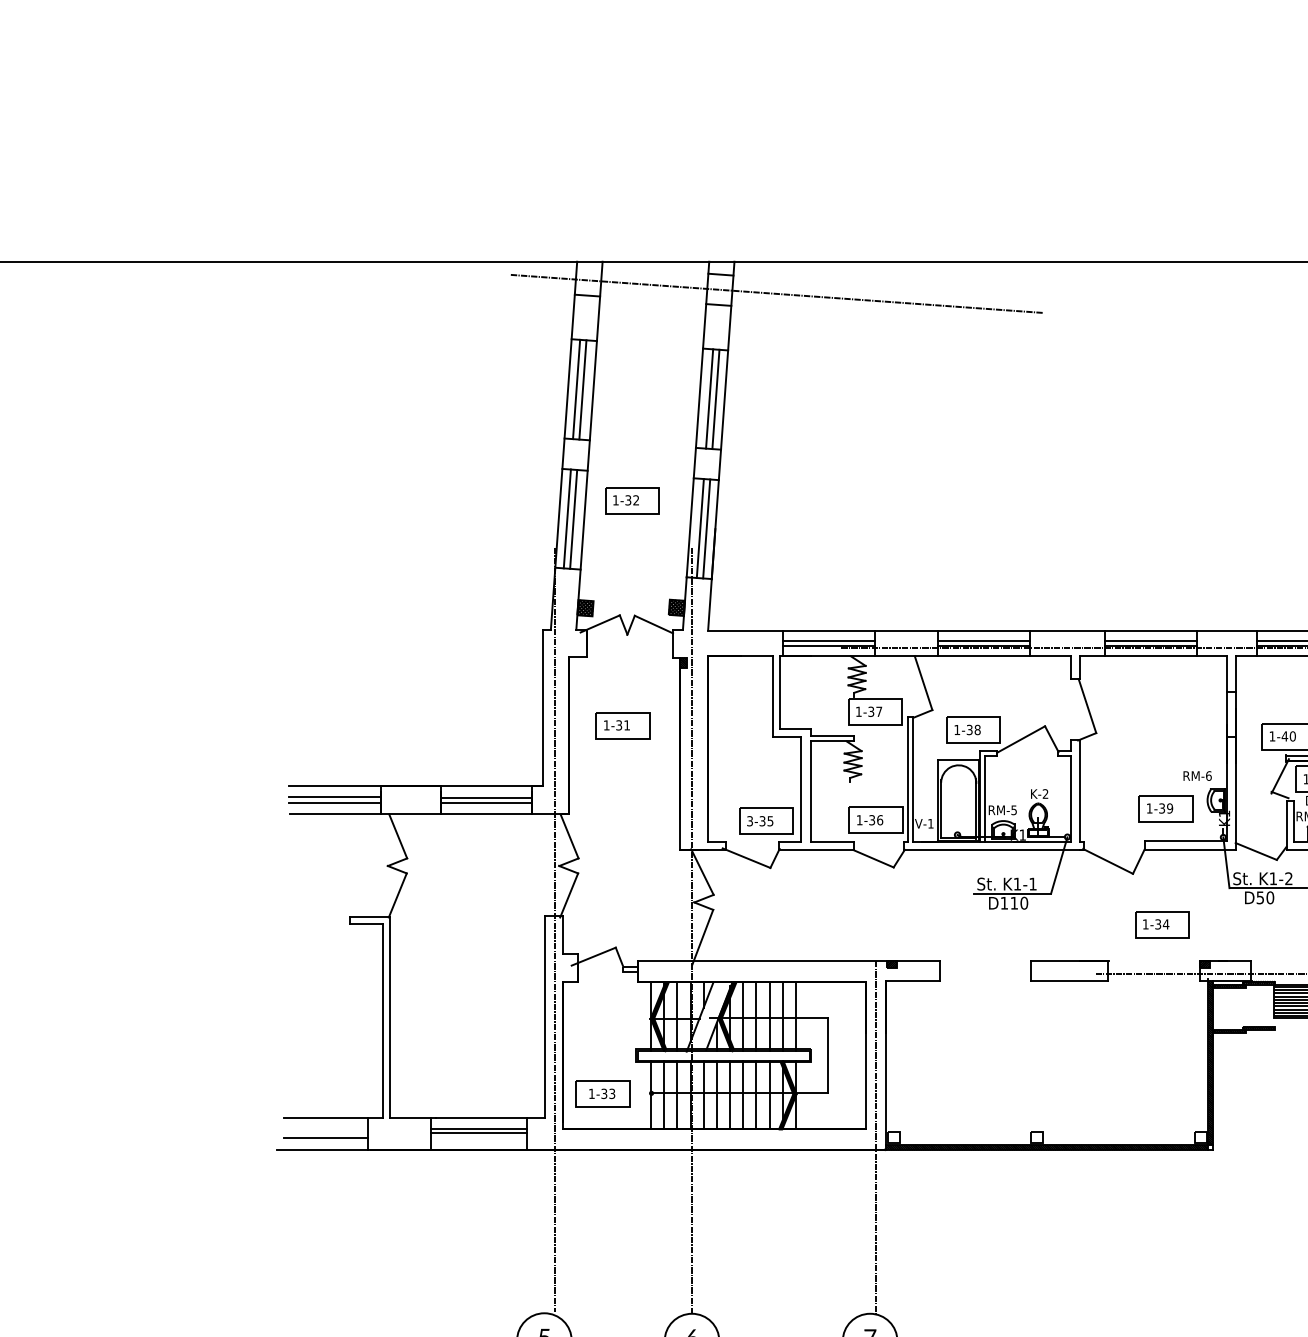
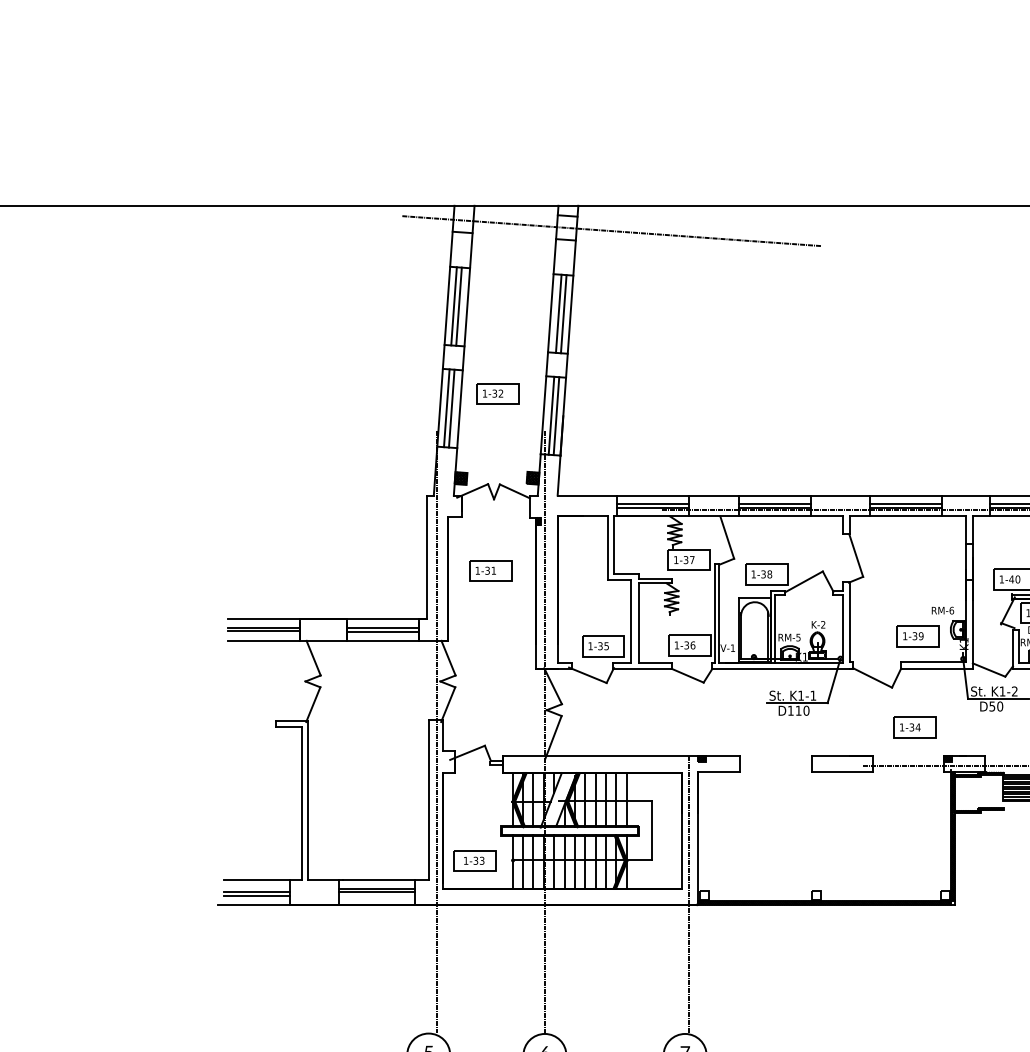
text: (749, 821) -> (590, 646), 3-35 -> 1-35
line: (325, 1133) -> (256, 892), added

